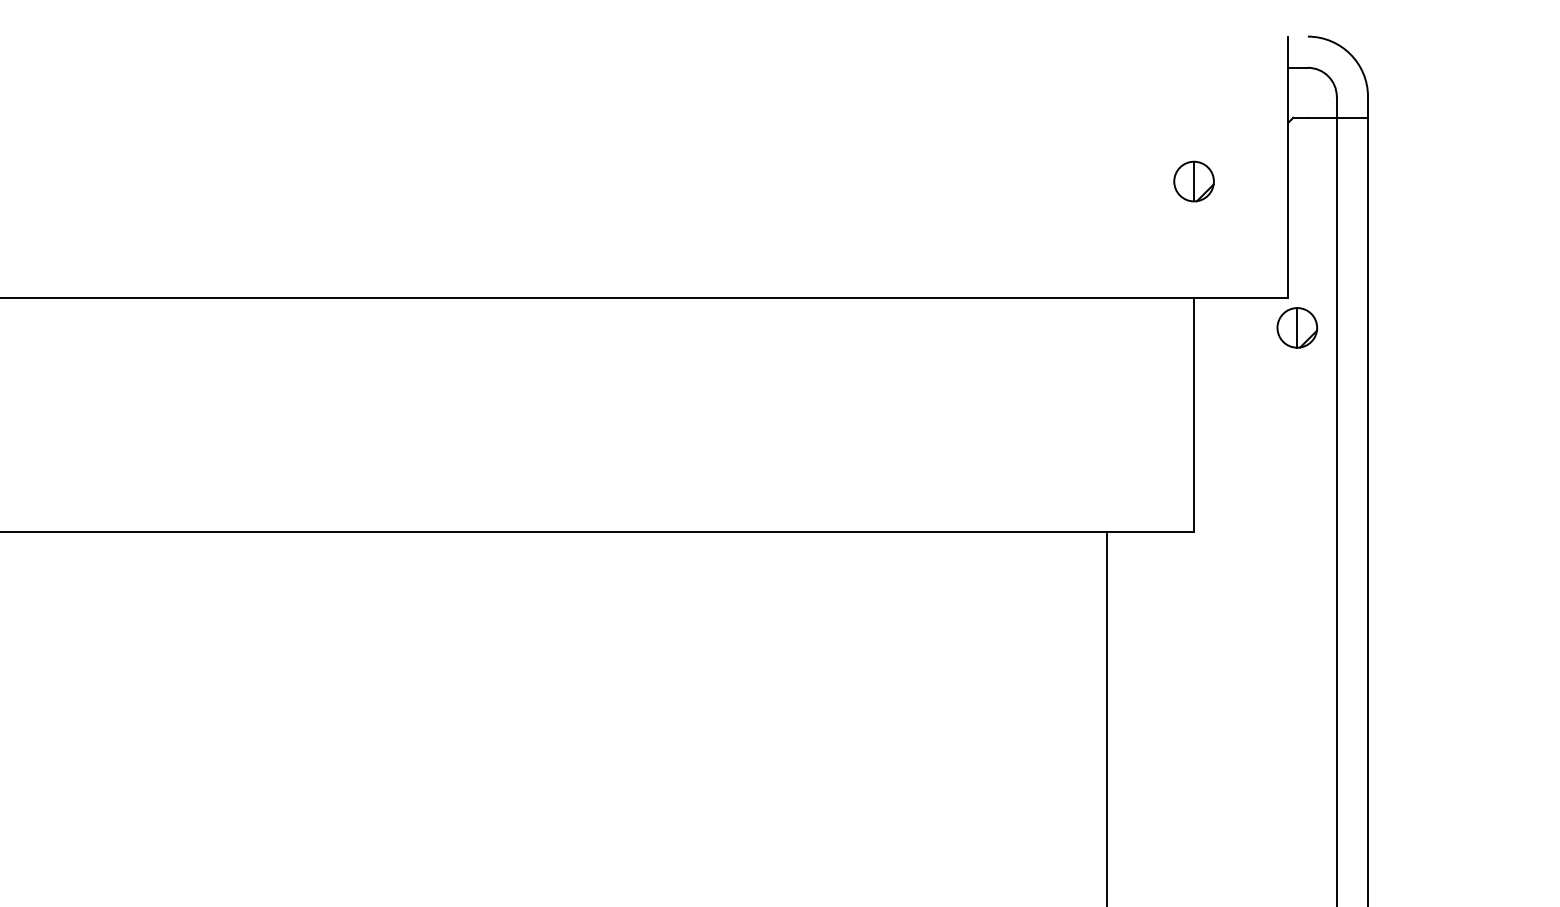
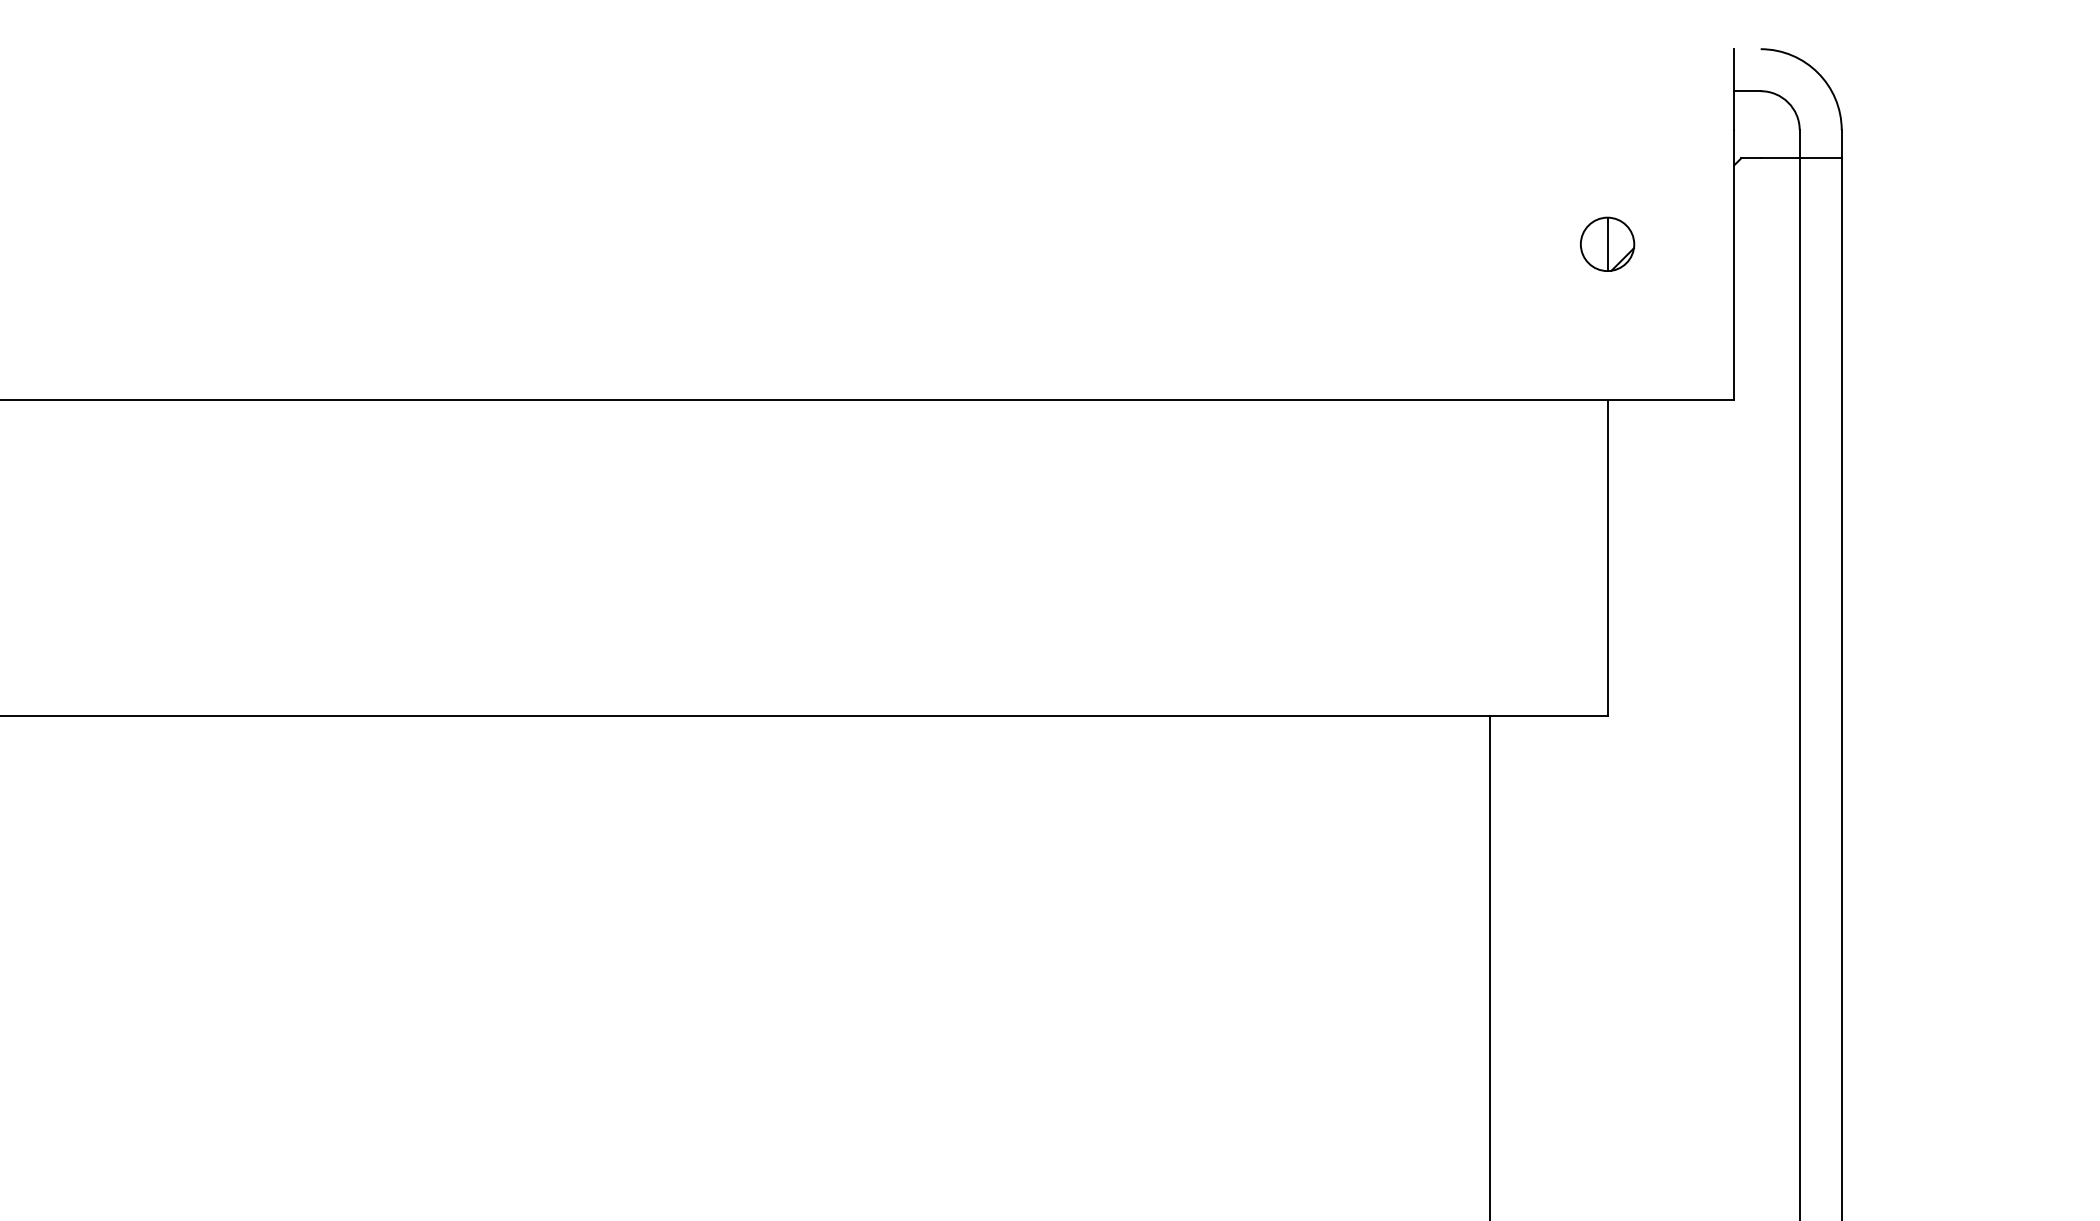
part: (1297, 327) -> (1746, 440), removed

